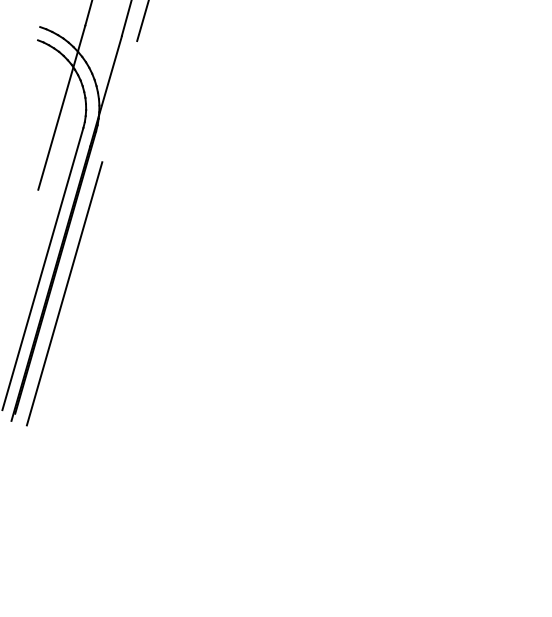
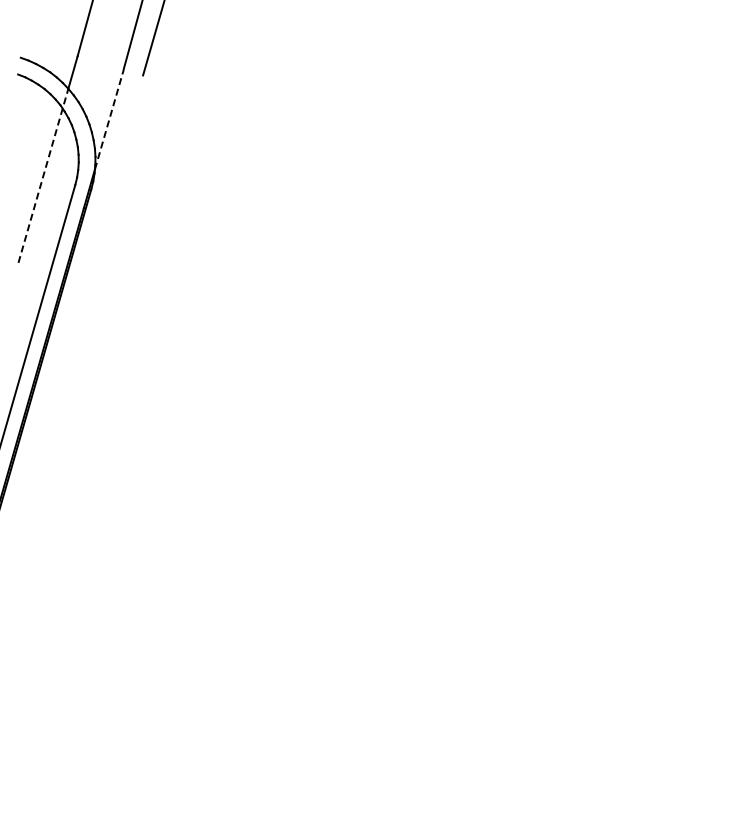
line: (110, 75) -> (109, 119), solid -> dashed
line: (58, 120) -> (43, 175), solid -> dashed
line: (64, 293) -> (51, 393), removed

